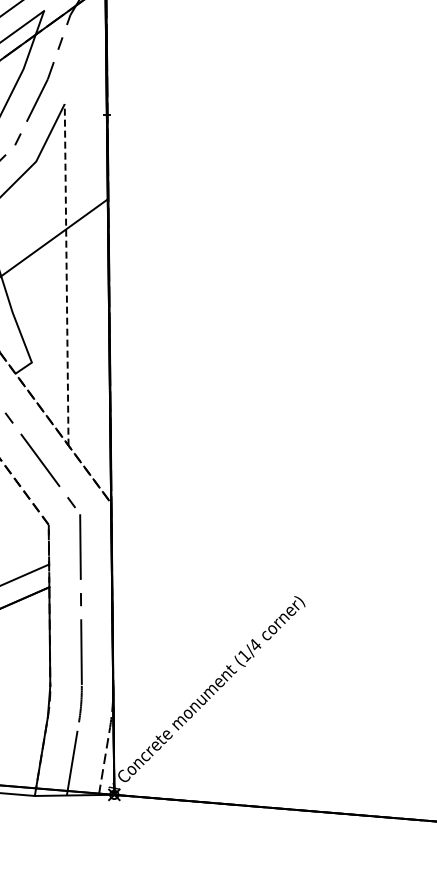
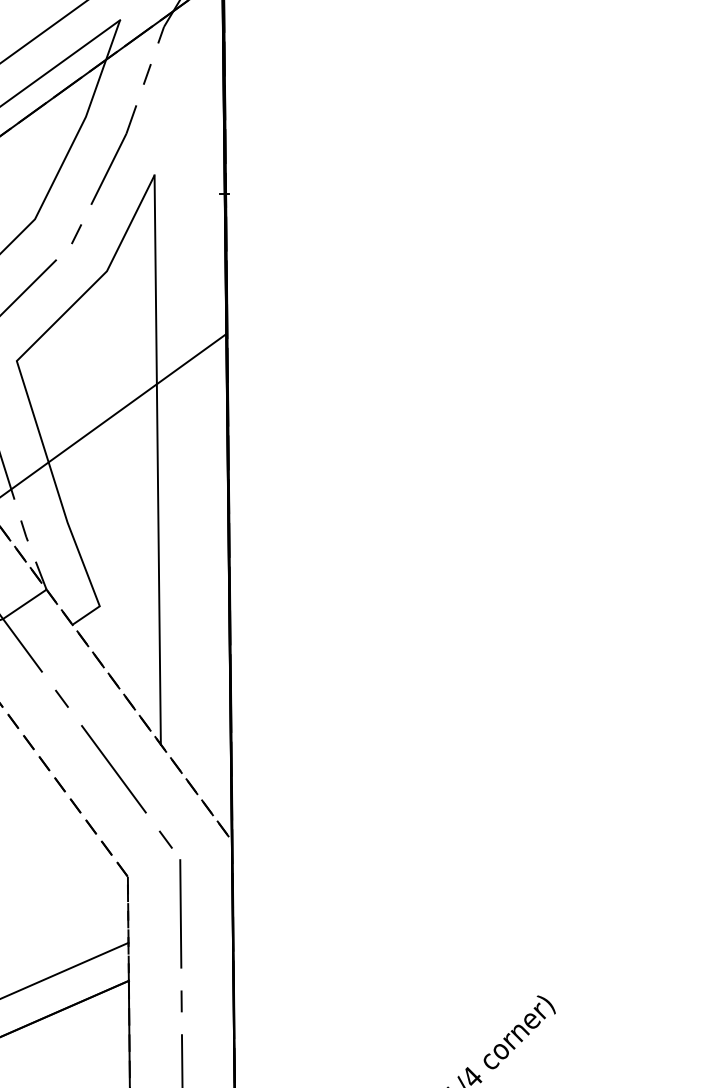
line: (66, 274) -> (157, 459), dashed -> solid

